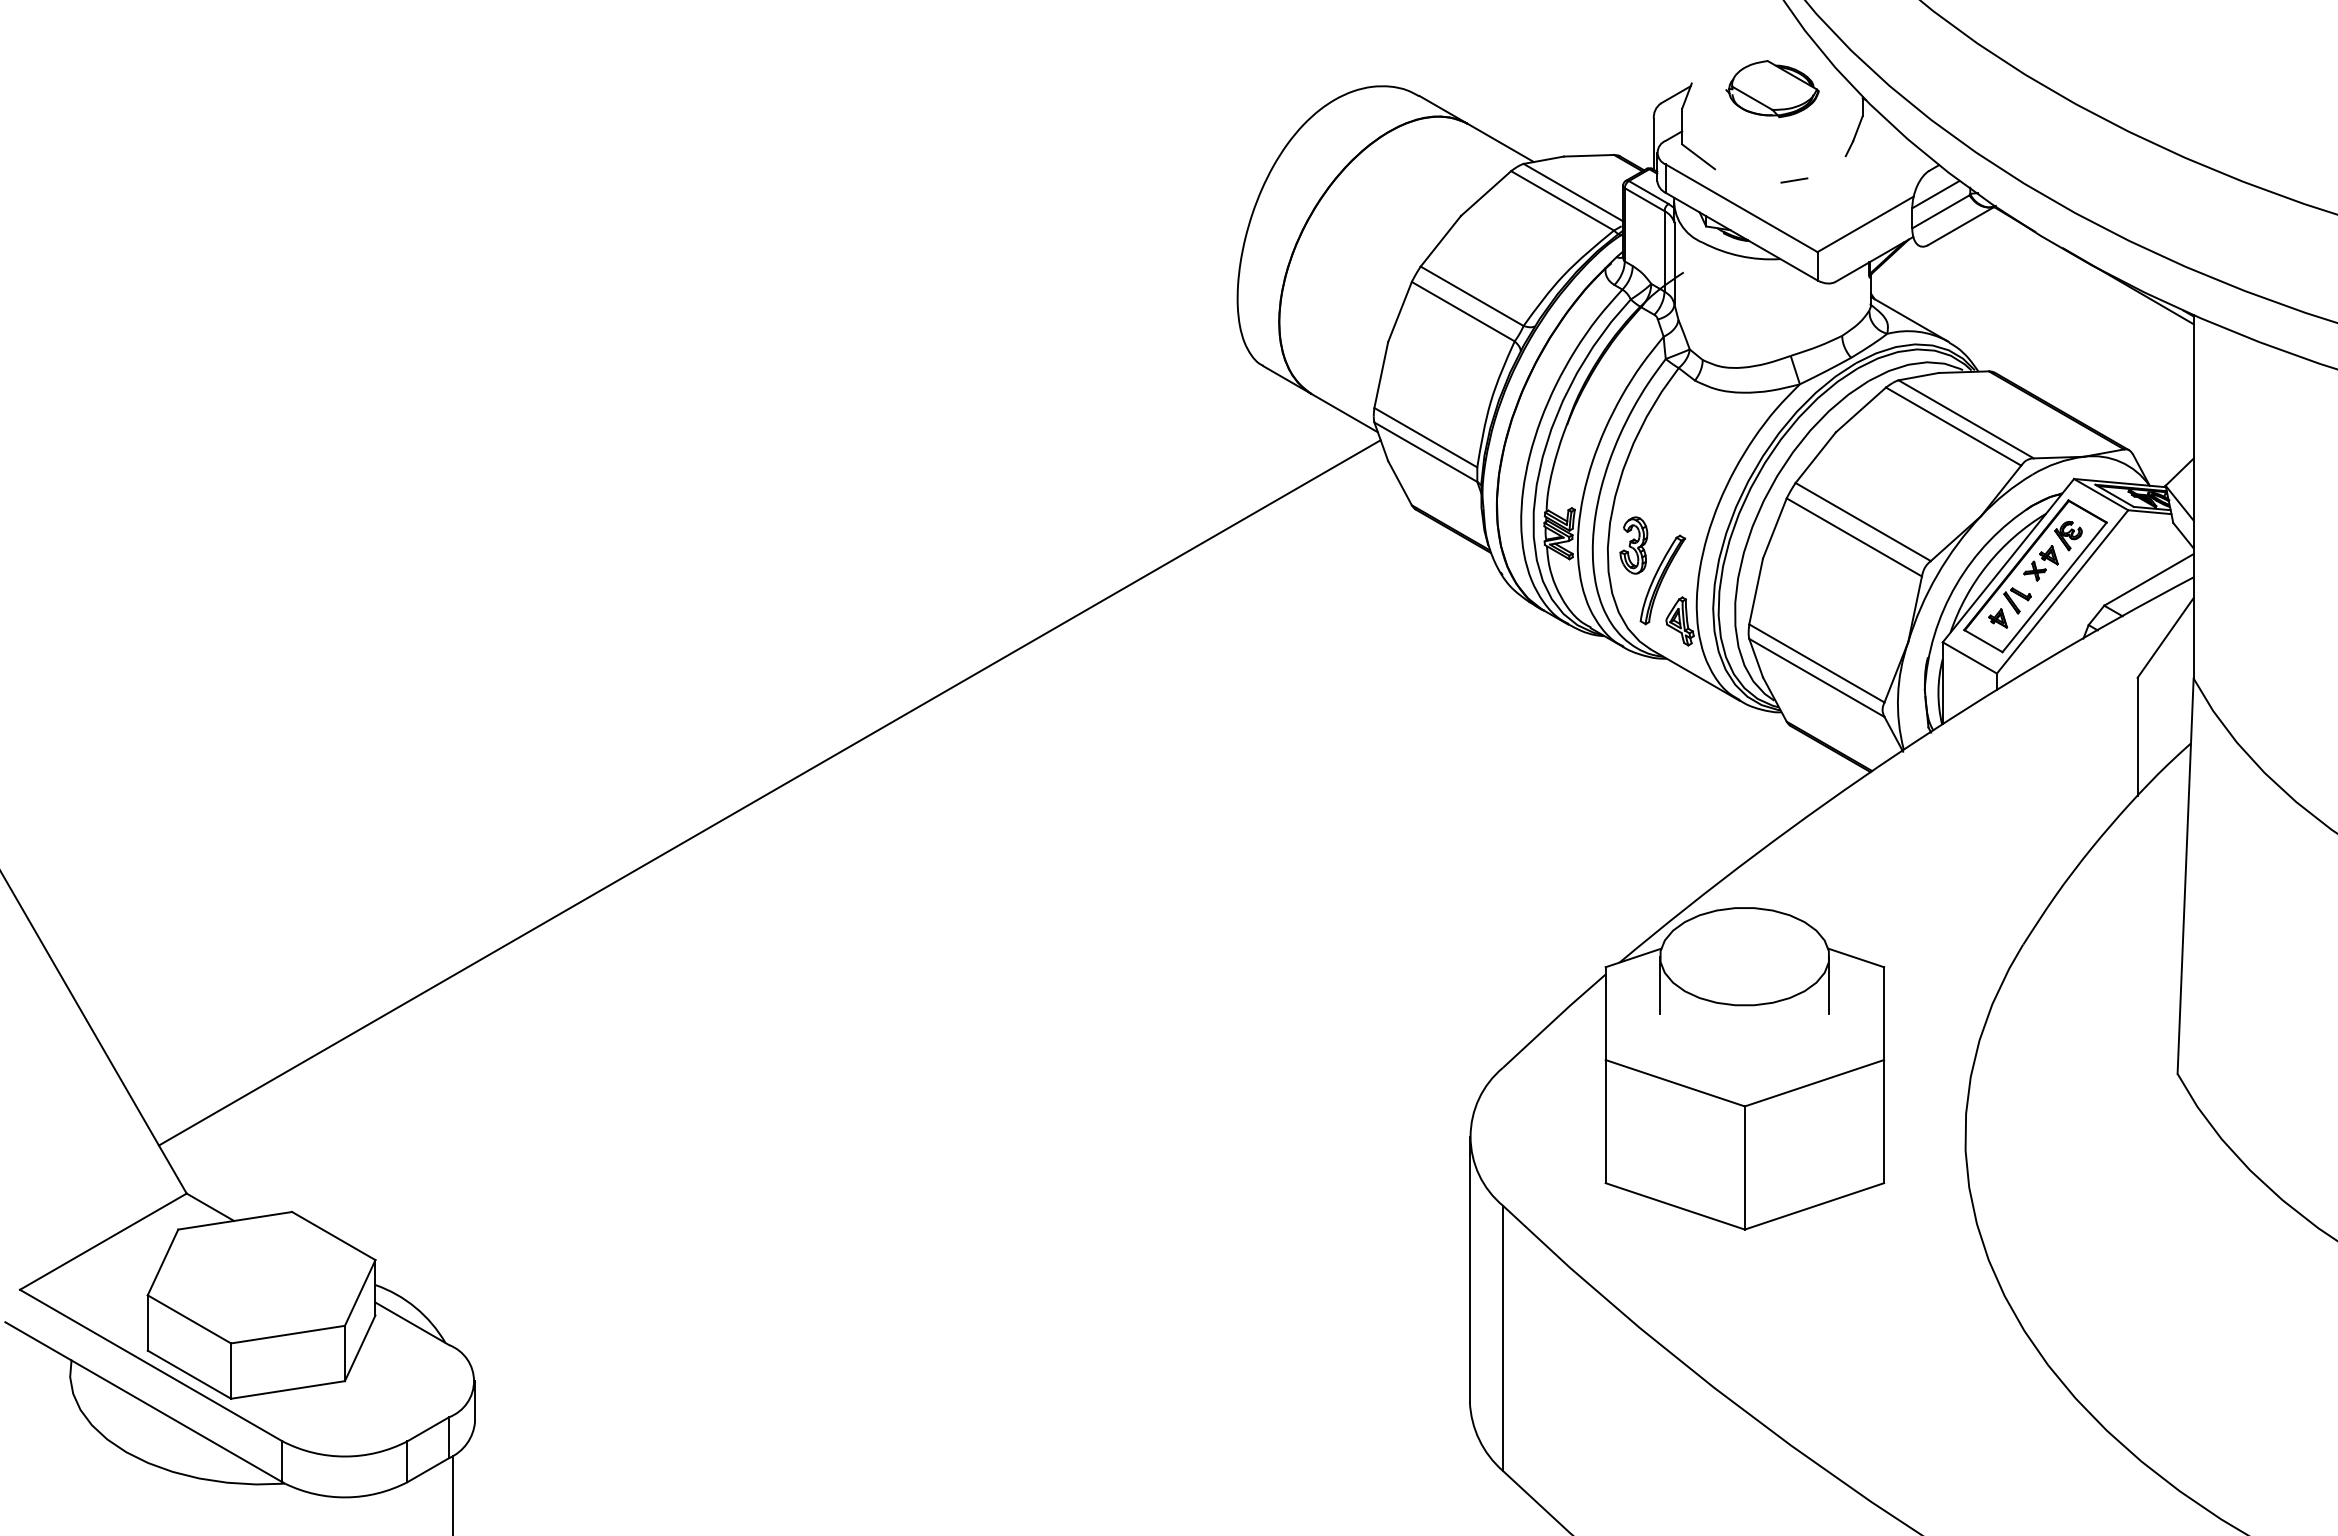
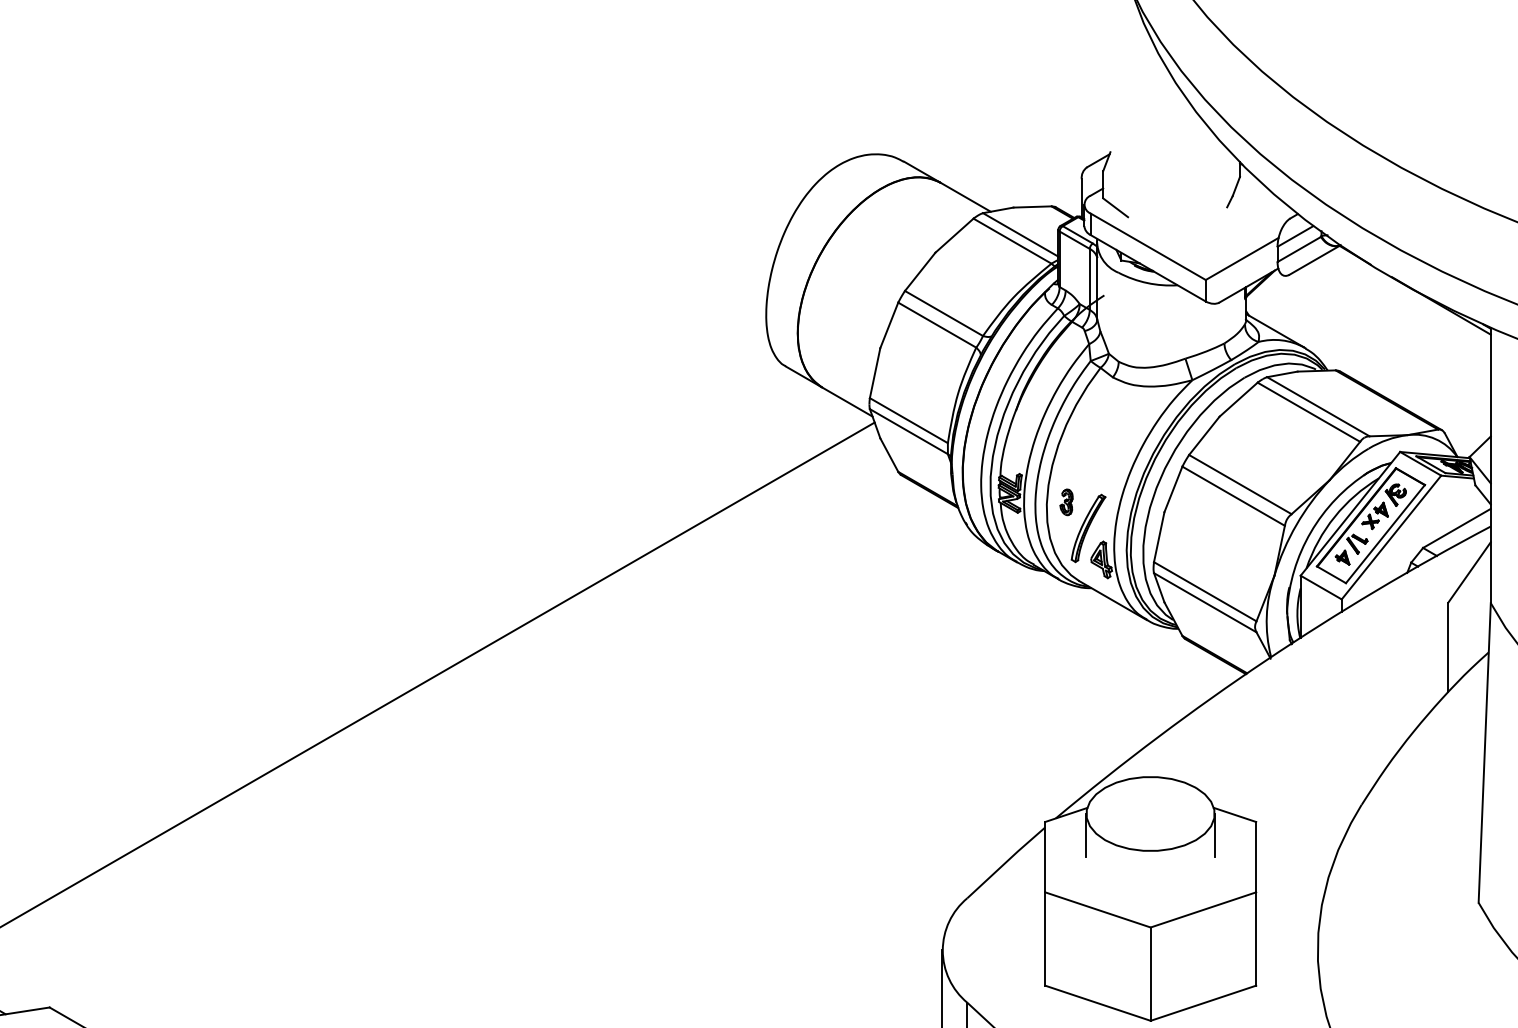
part: (1772, 89) -> (1171, 156), removed
line: (1794, 180) -> (1188, 225), removed
part: (1633, 545) -> (1066, 502), size x0.6

